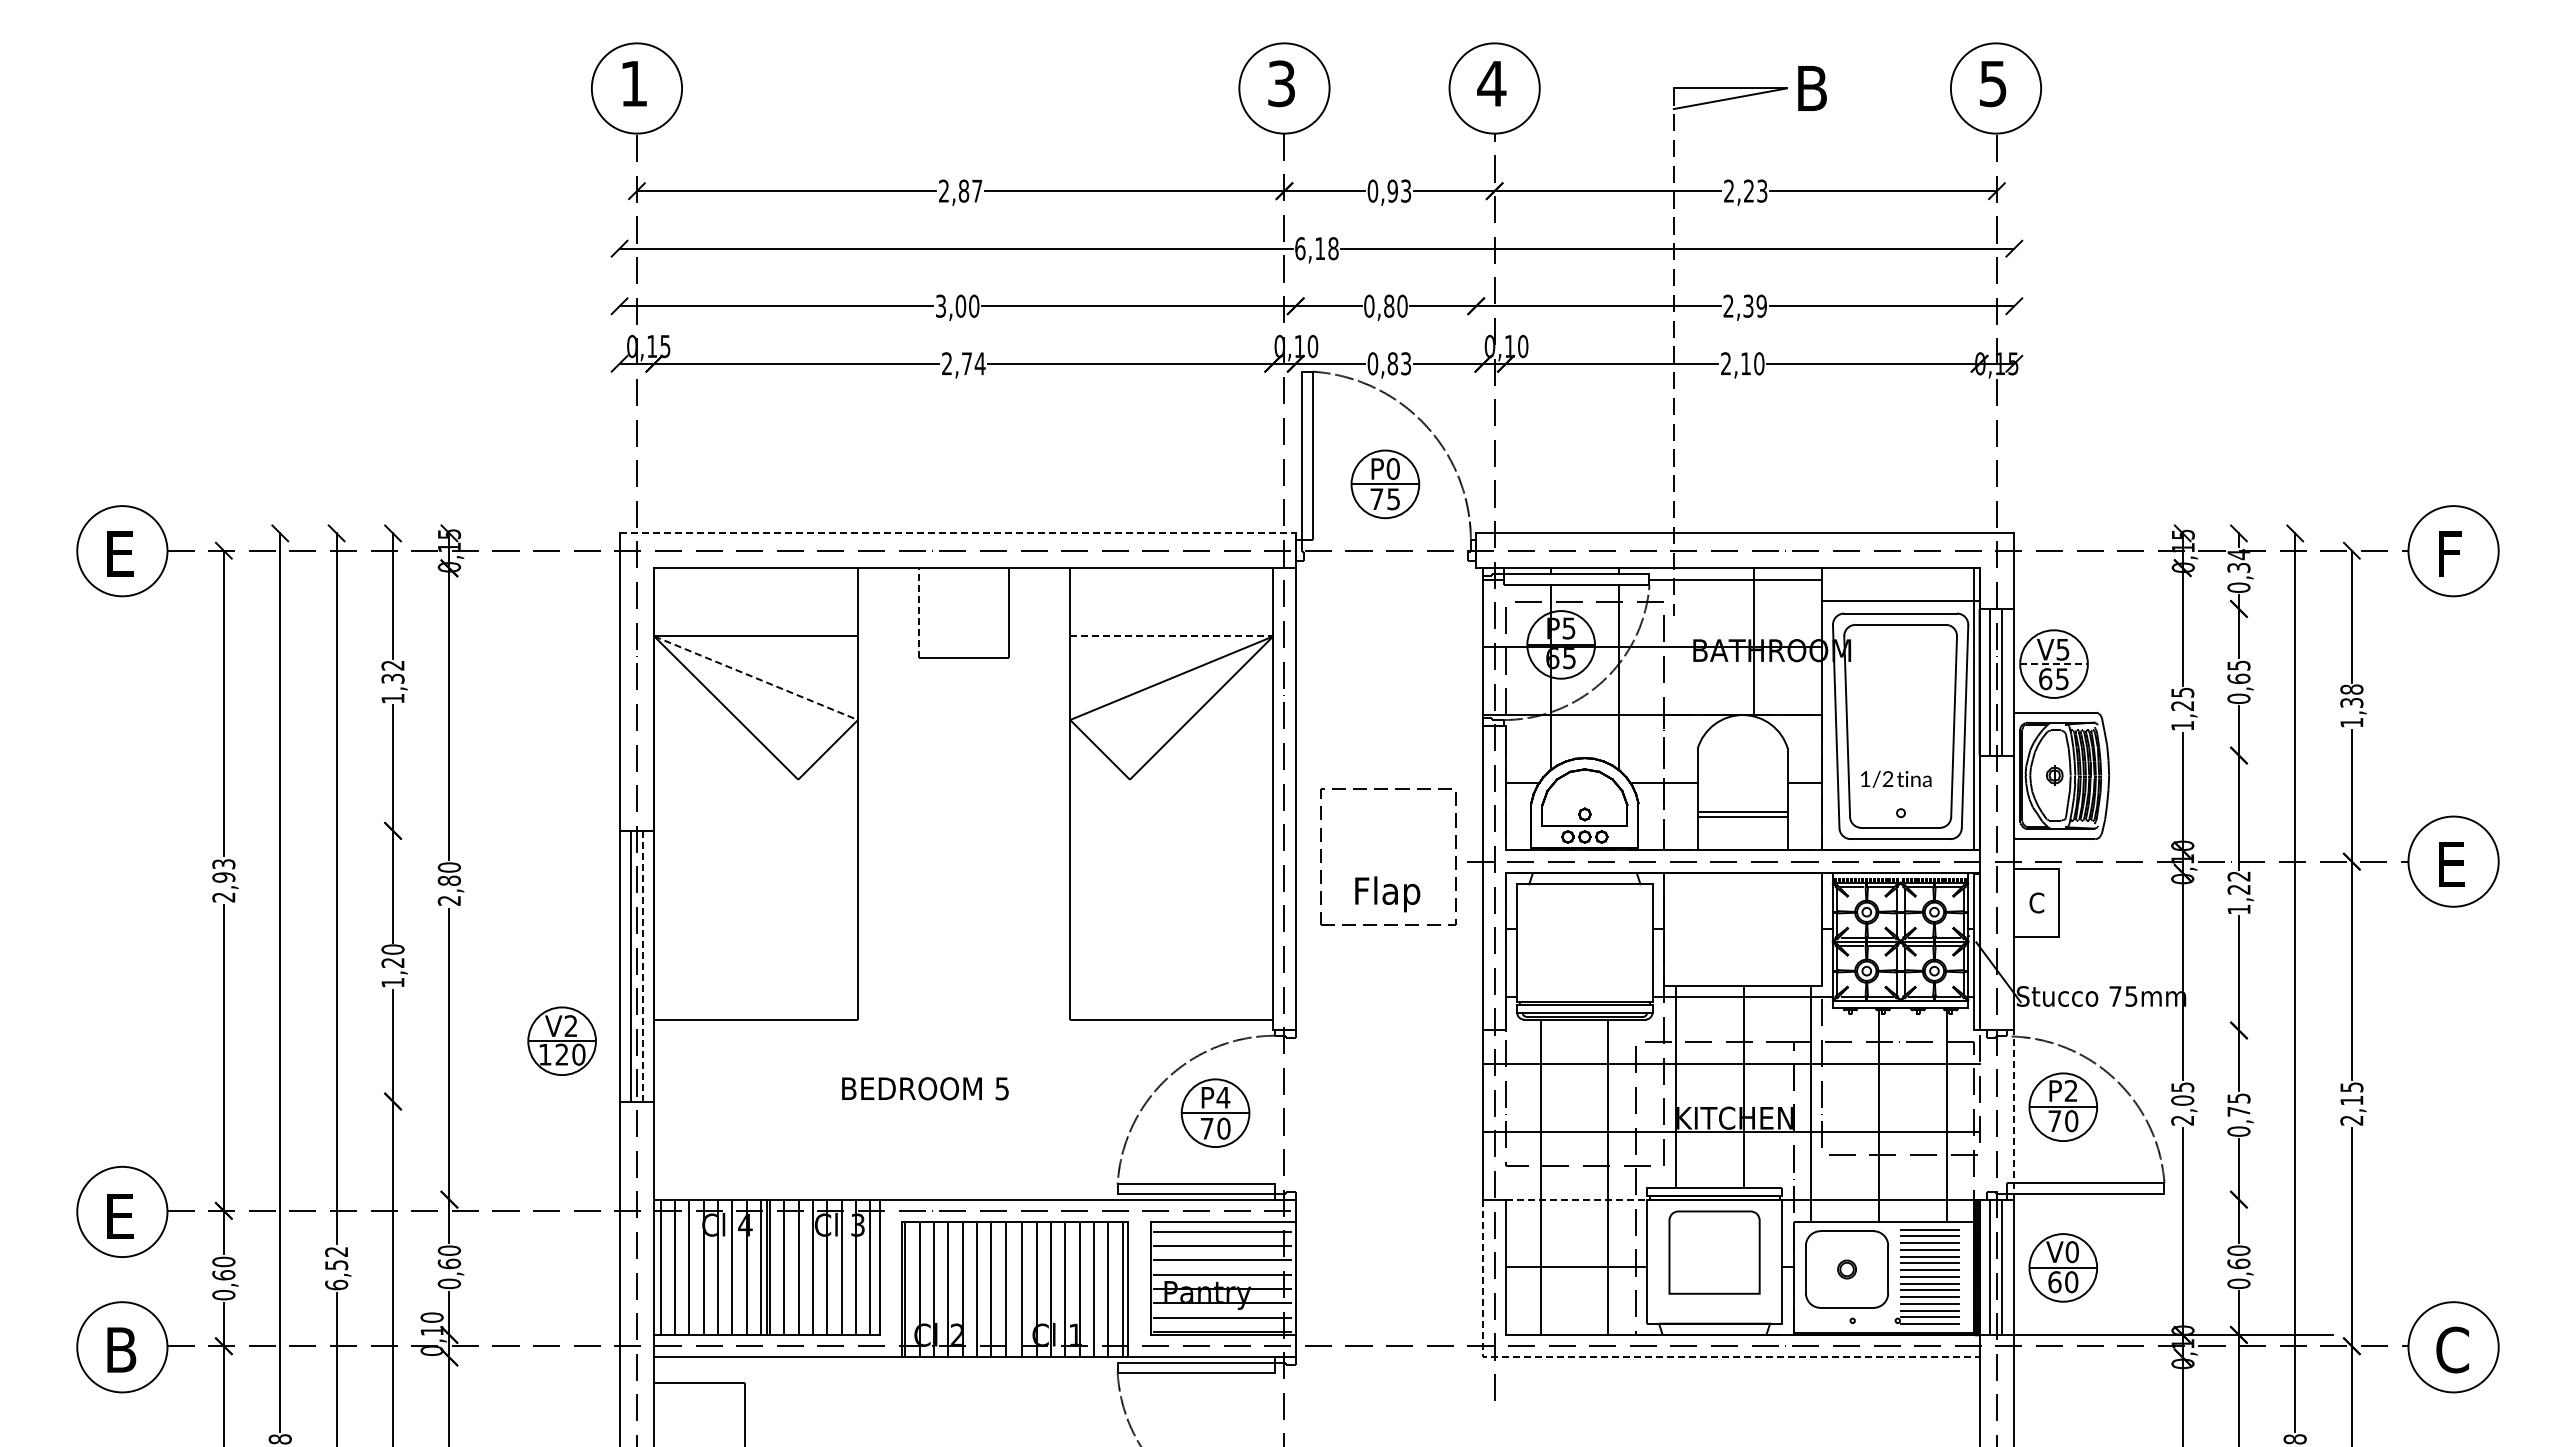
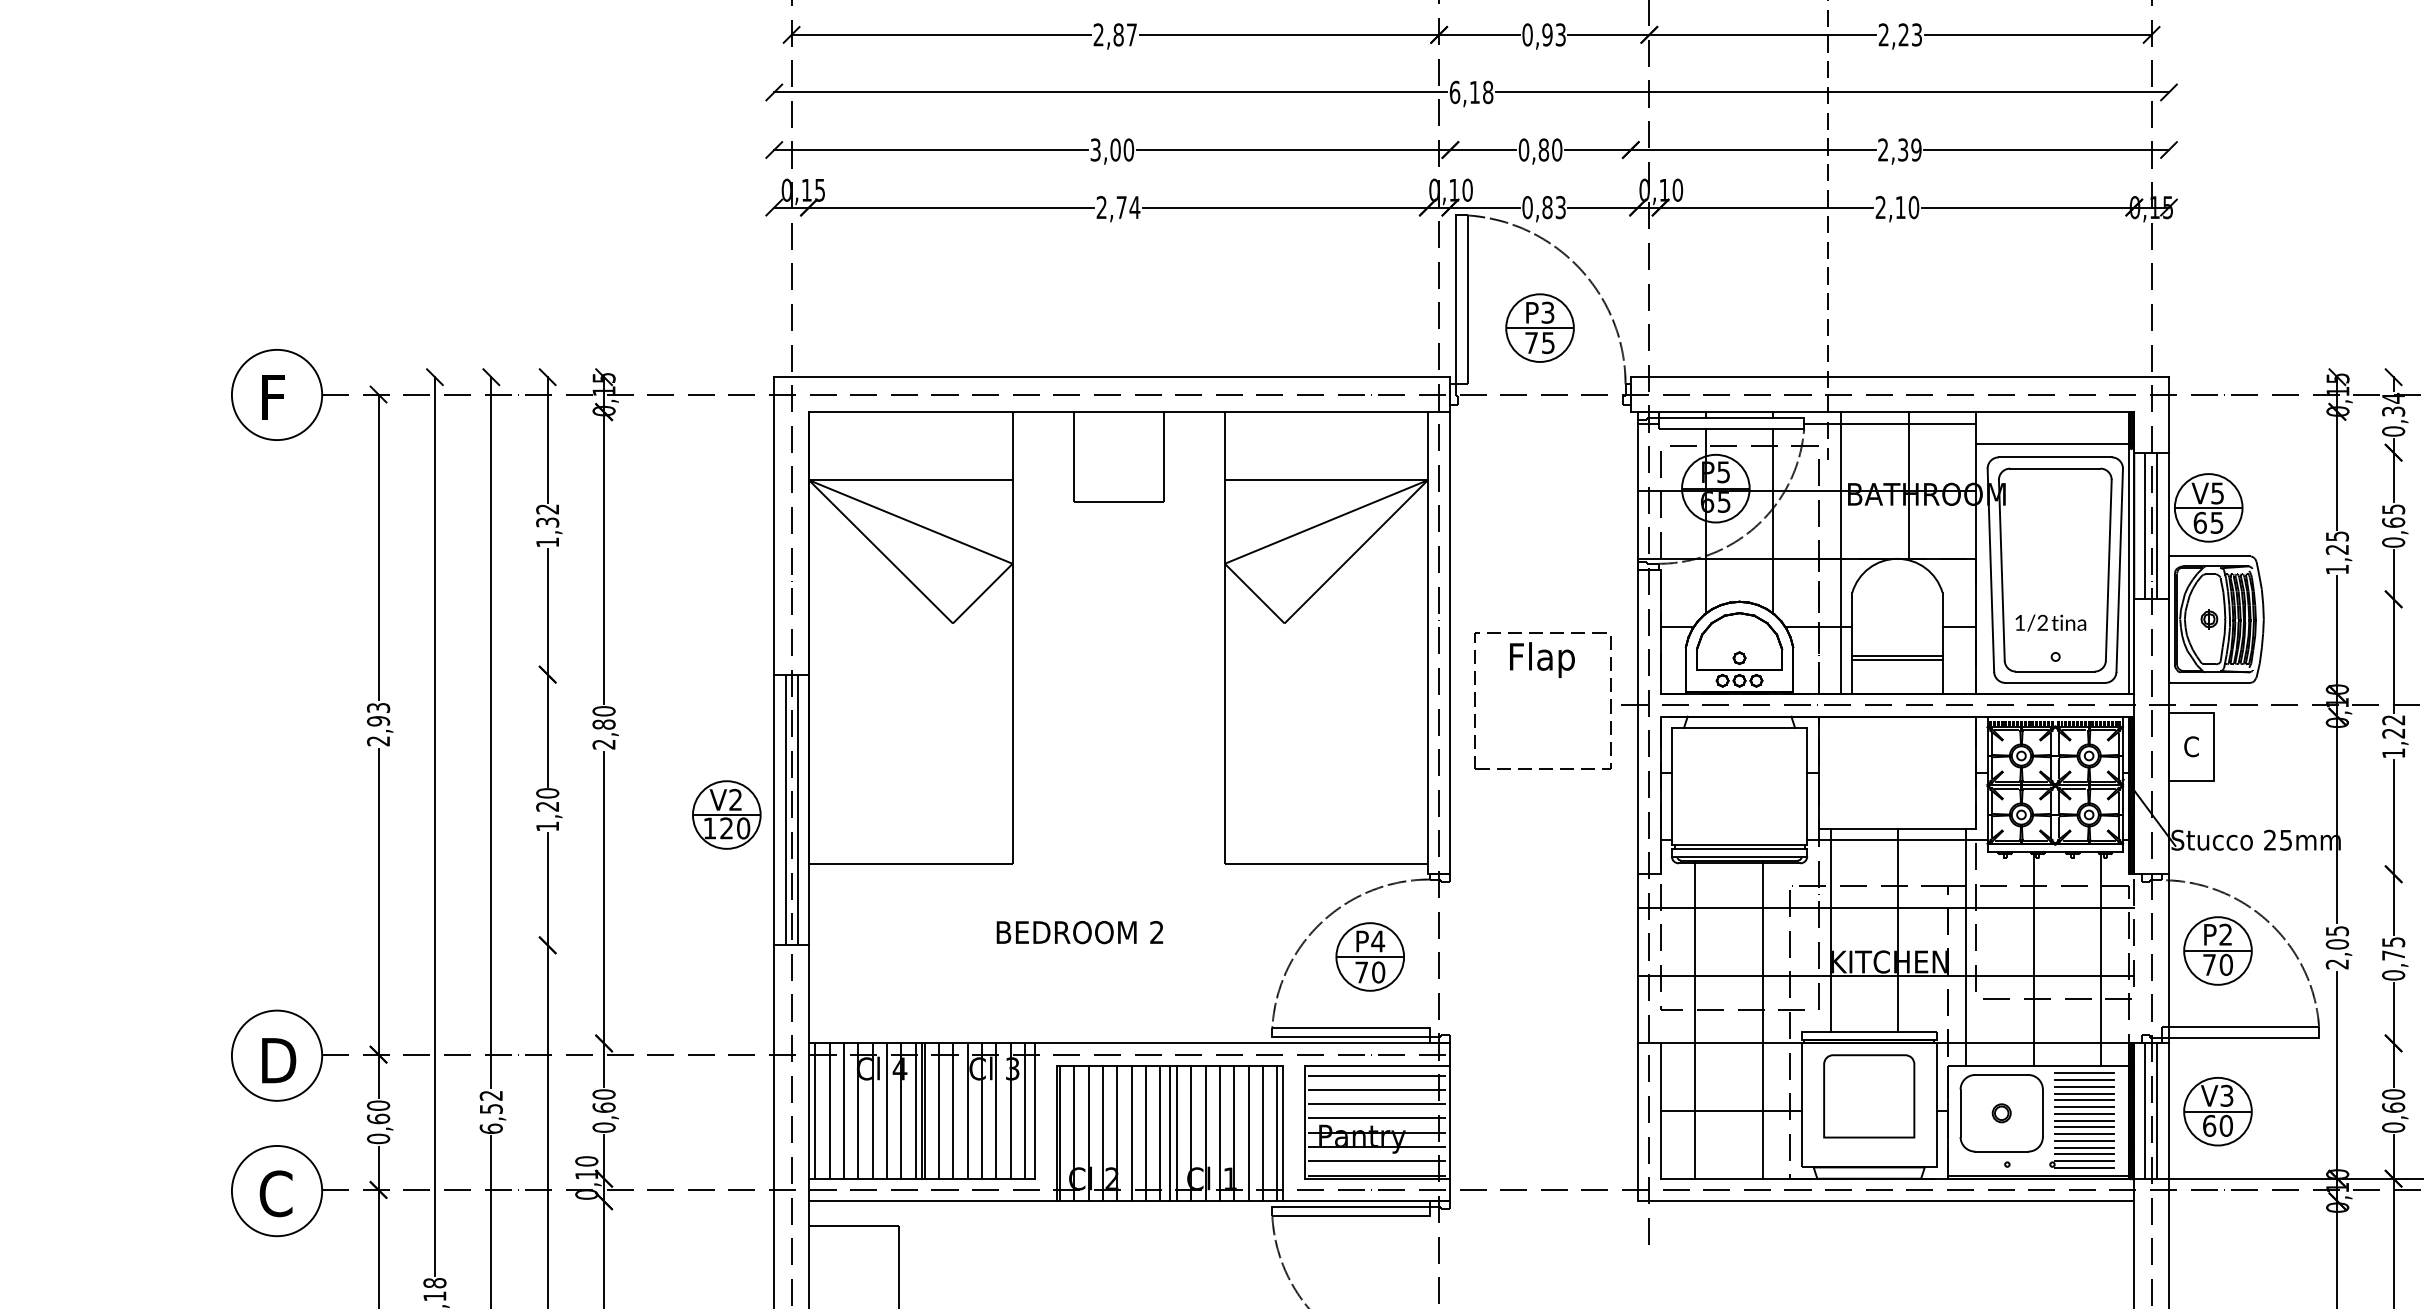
text: (1392, 469) -> (1547, 313), P0 -> P3
line: (958, 533) -> (1113, 377), dashed -> solid
text: (123, 553) -> (278, 397), E -> F
hatch: (1976, 586) -> (2131, 430), added
line: (918, 612) -> (1073, 456), dashed -> solid
line: (1172, 636) -> (1327, 480), dashed -> solid
line: (2054, 664) -> (2209, 508), dashed -> solid
line: (756, 678) -> (911, 522), dashed -> solid
line: (1686, 709) -> (1841, 553), added
text: (1387, 894) -> (1542, 660), moved
hatch: (1976, 951) -> (2131, 795), added
line: (643, 966) -> (798, 810), dashed -> solid
text: (2115, 996) -> (2270, 840), 75mm -> 25mm
part: (561, 1040) -> (726, 814), moved
text: (1001, 1088) -> (1156, 932), 5 -> 2
line: (2014, 1115) -> (2169, 959), dashed -> solid
line: (1576, 1199) -> (1731, 1043), dashed -> solid
text: (124, 1216) -> (279, 1060), E -> D
text: (2071, 1252) -> (2226, 1096), V0 -> V3
line: (1015, 1289) -> (1170, 1133), added
text: (121, 1349) -> (276, 1193), B -> C
line: (1652, 1357) -> (1807, 1201), dashed -> solid

